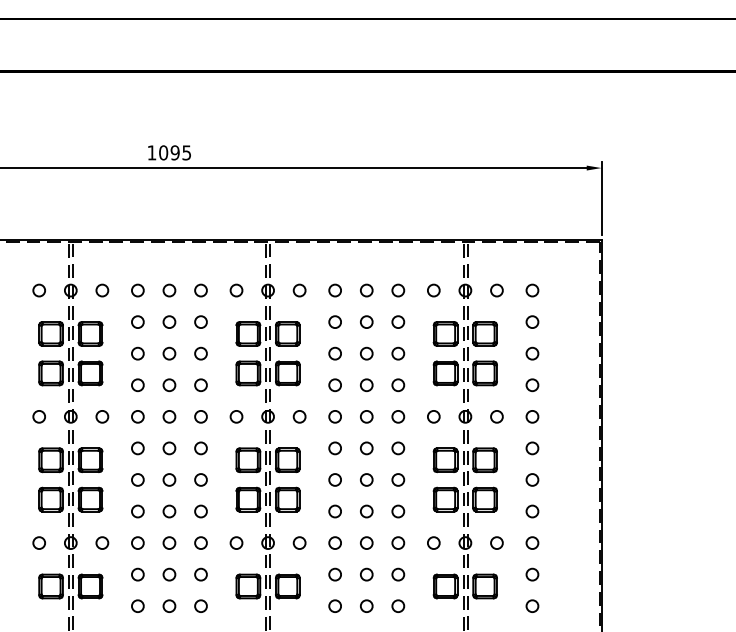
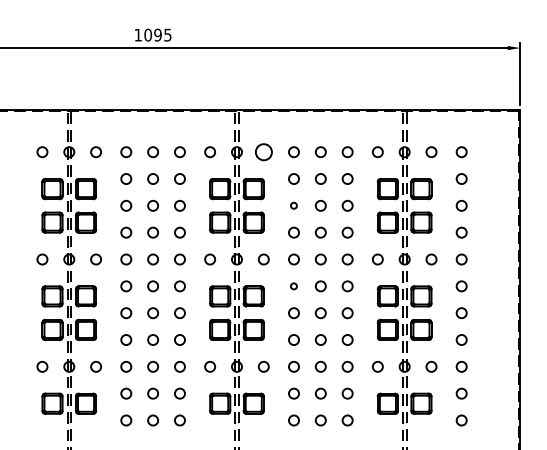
circle: (299, 290) -> (263, 152), size x1.6
circle: (334, 353) -> (293, 205), size x0.6
circle: (334, 448) -> (293, 286), size x0.6

